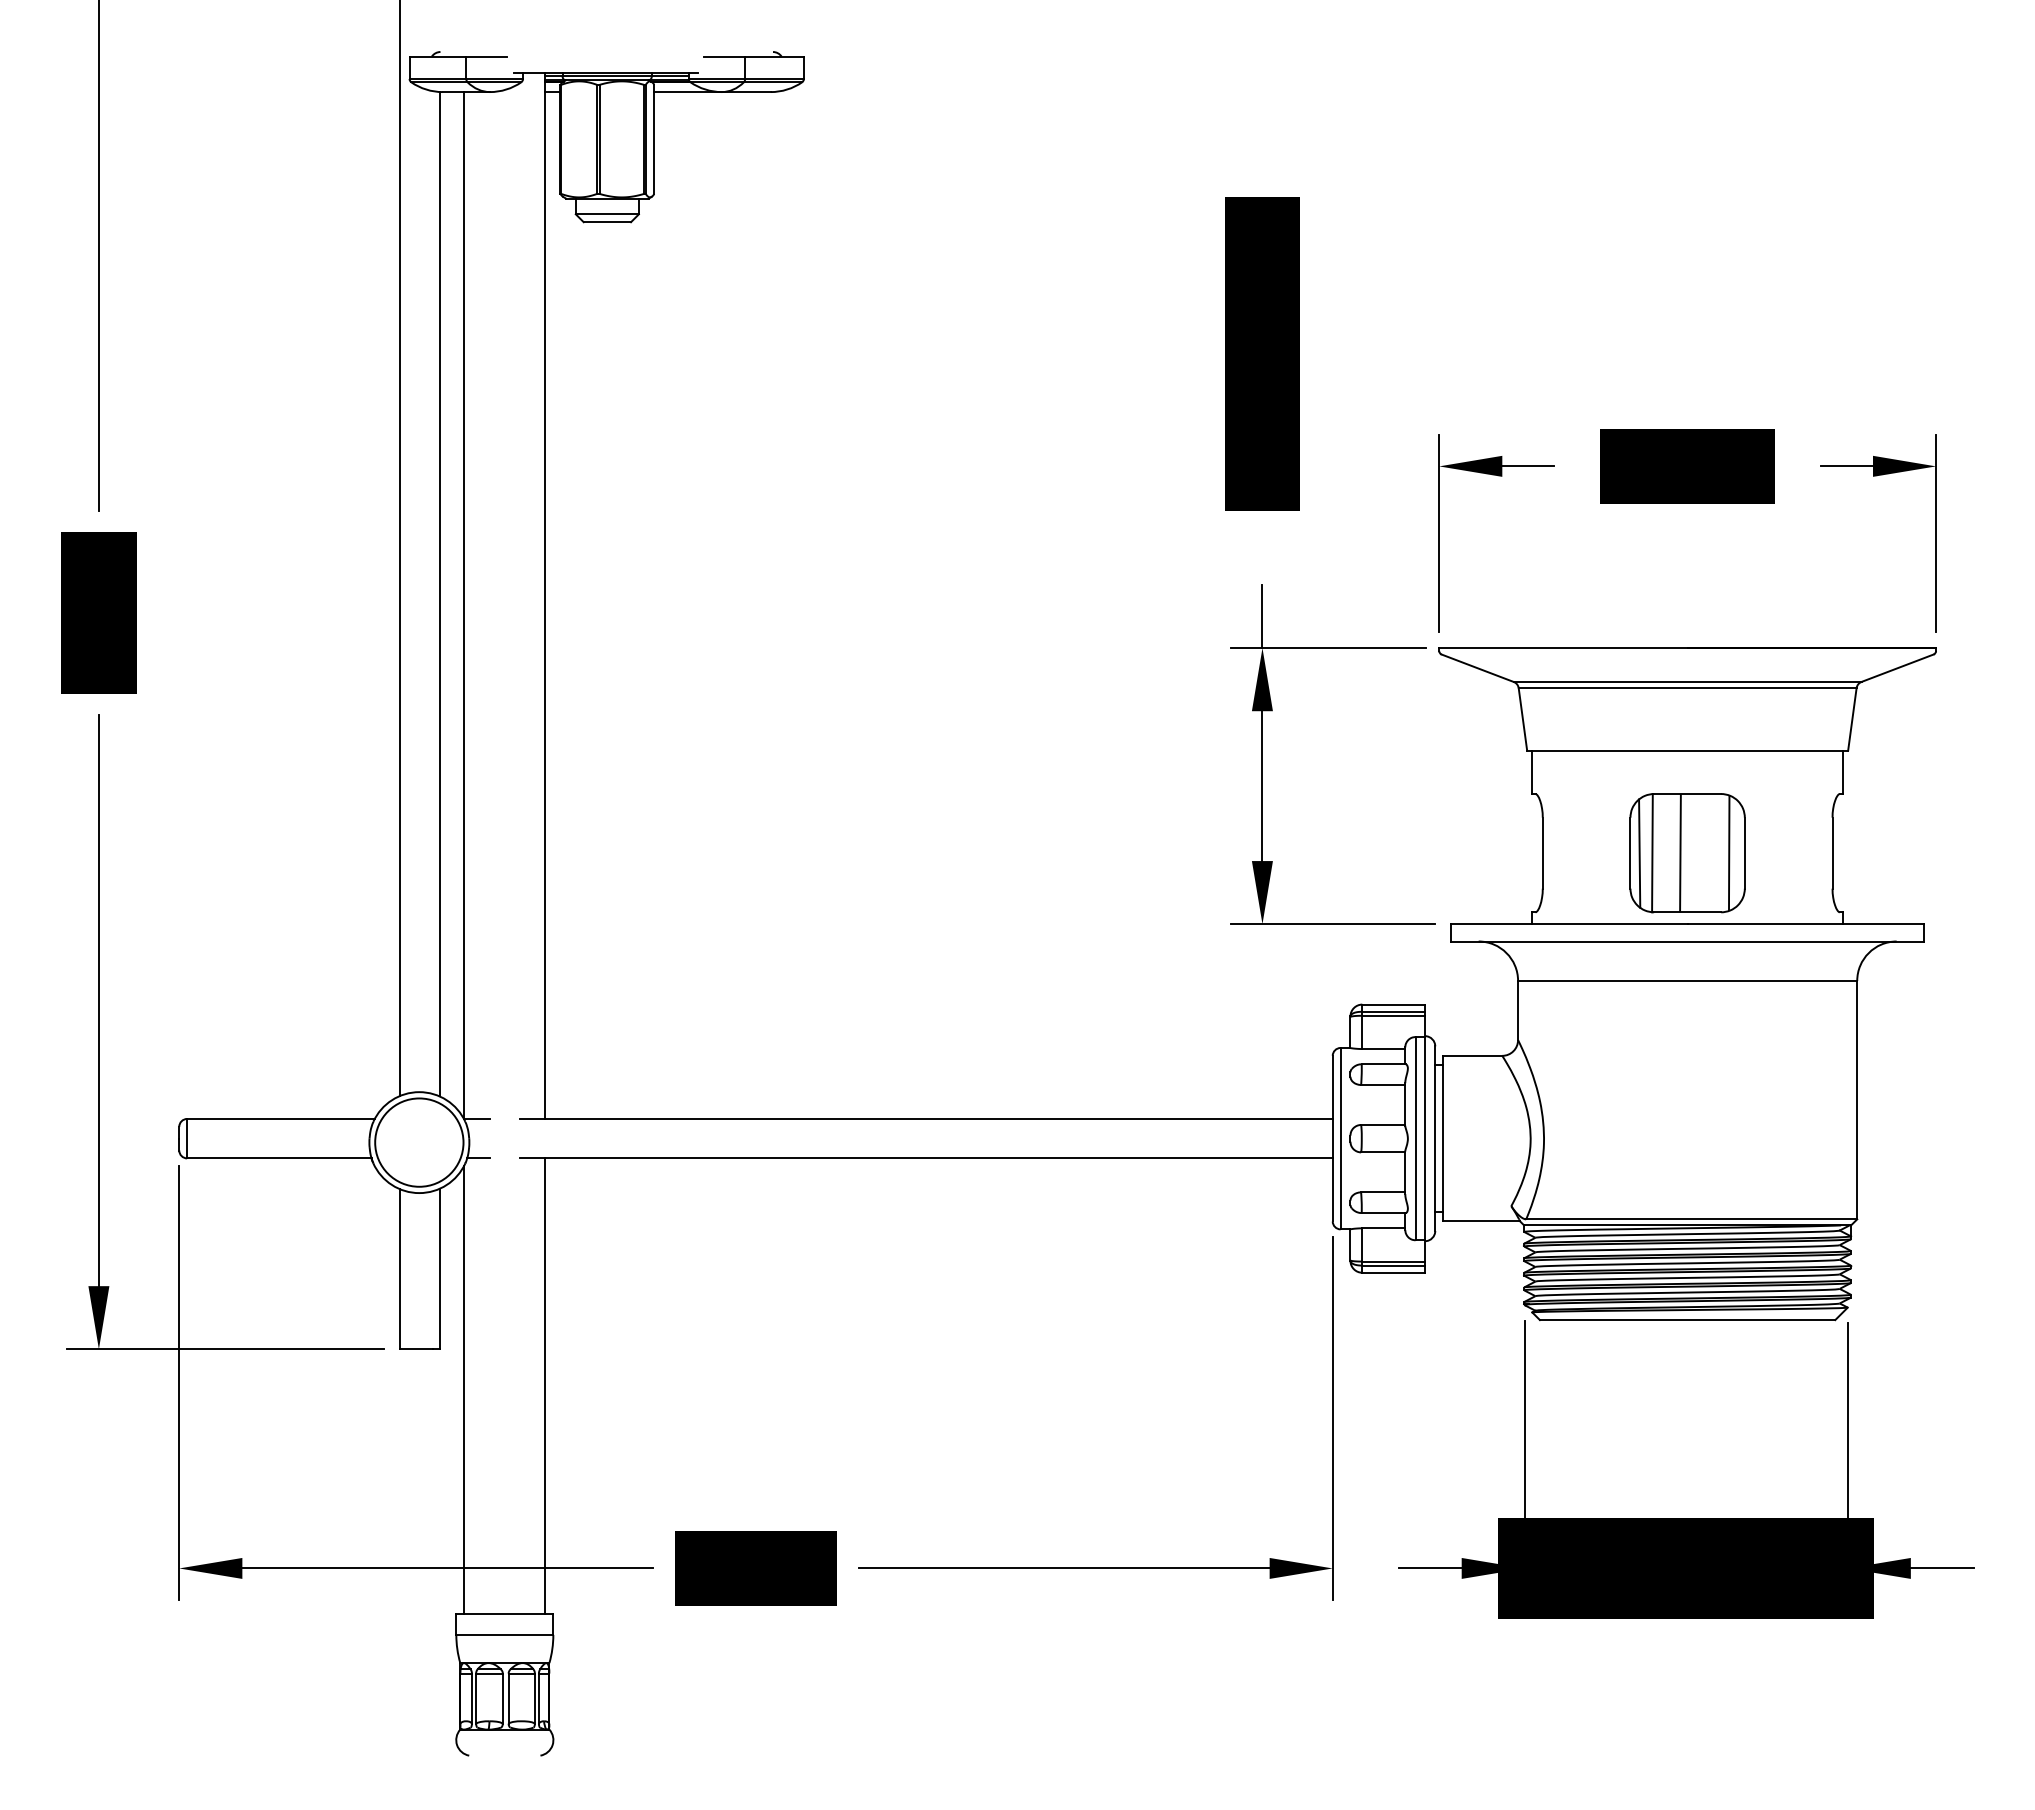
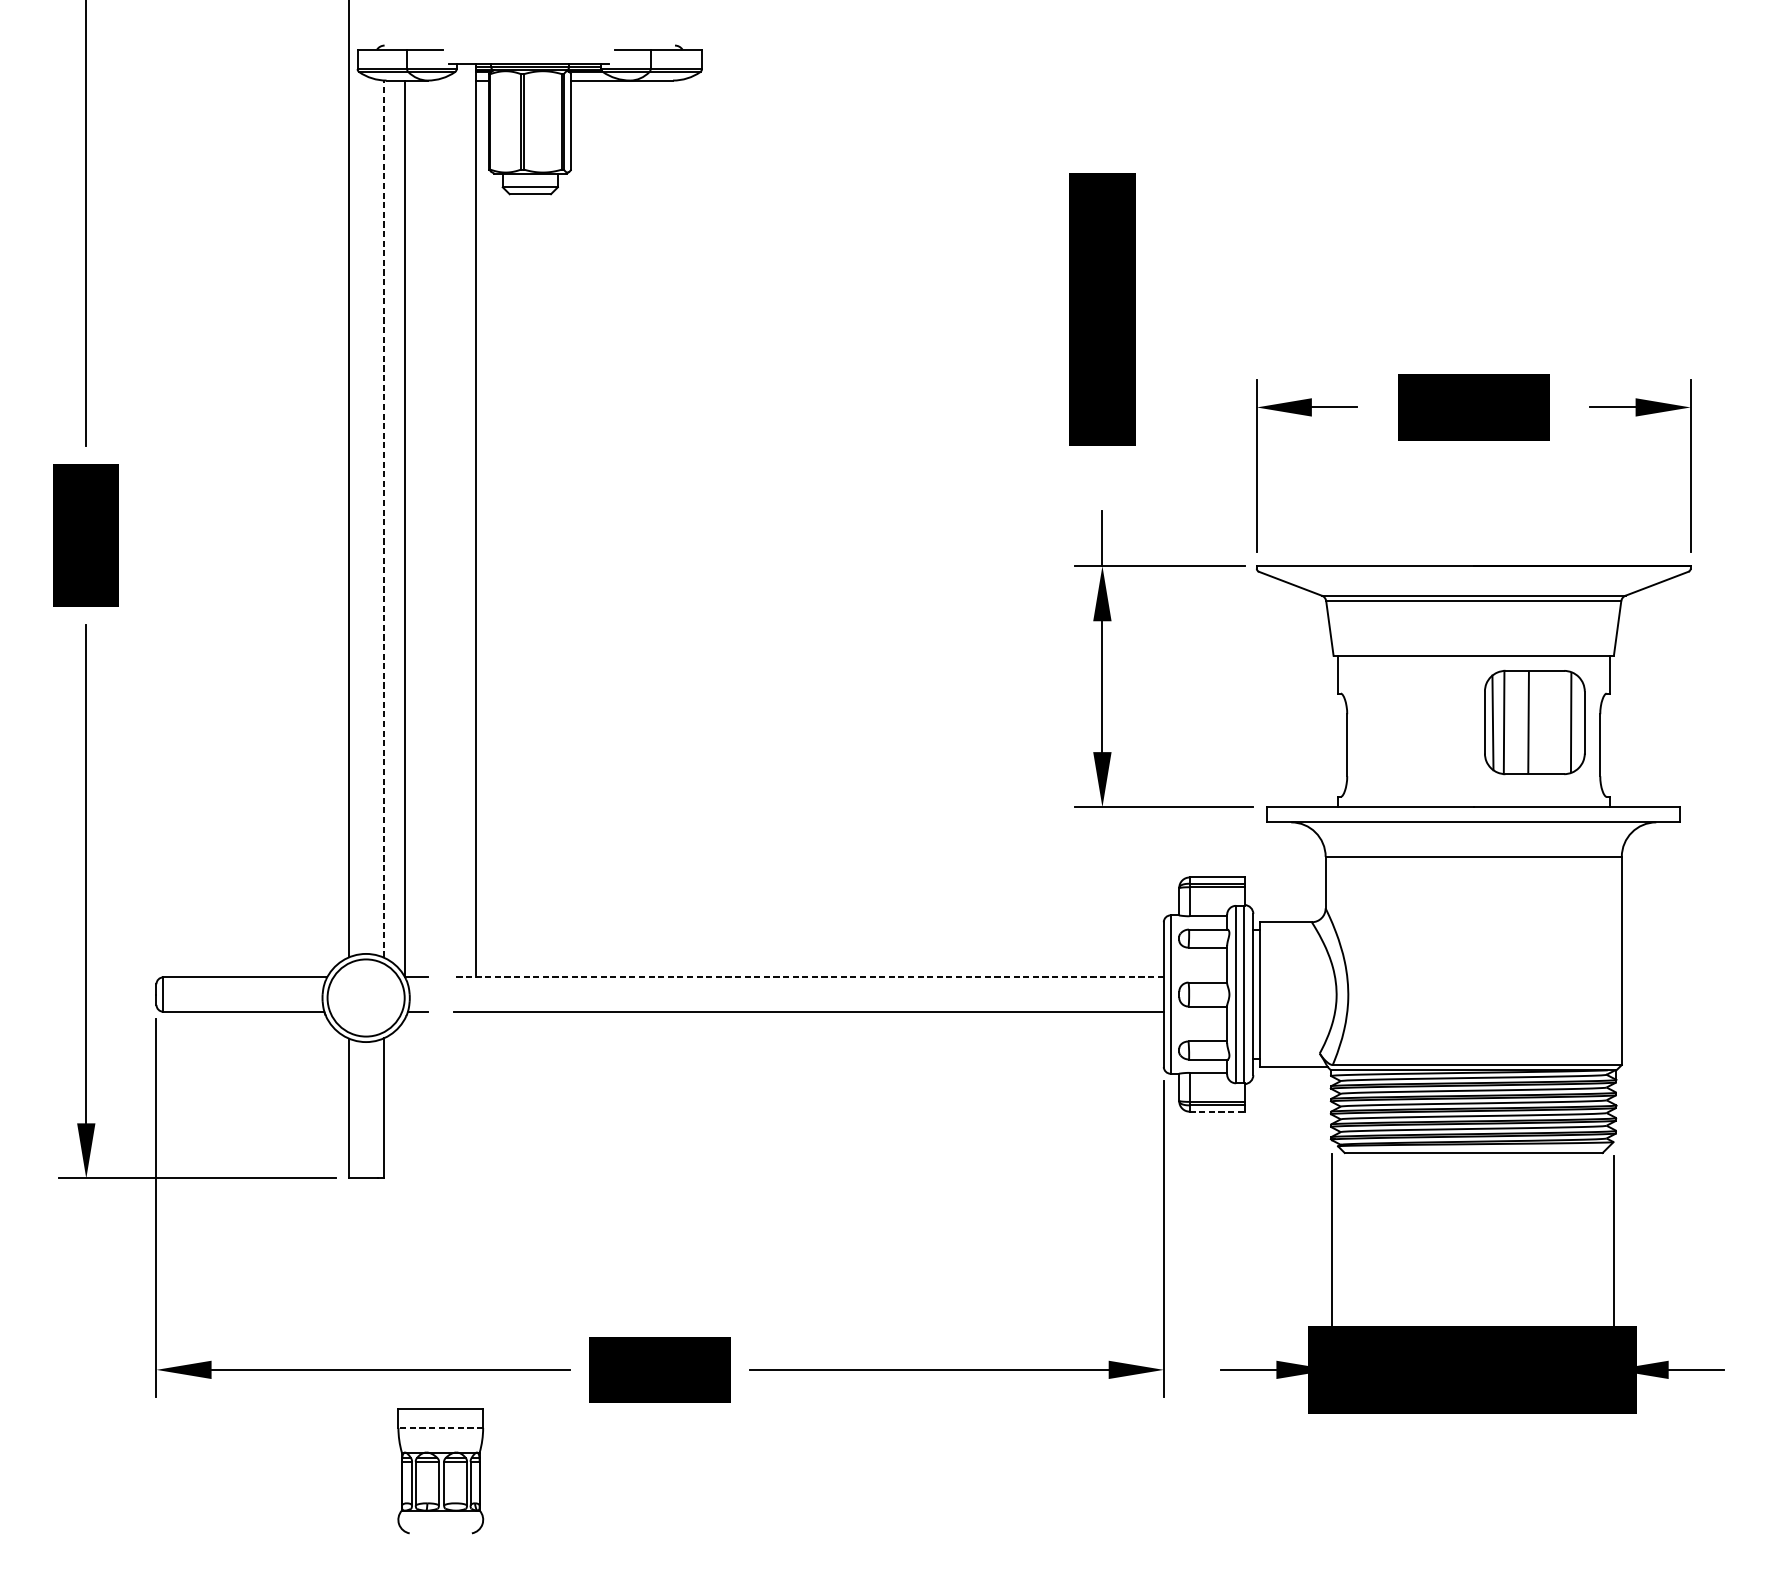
line: (439, 593) -> (383, 518), solid -> dashed
part: (1687, 853) -> (1534, 722), moved
line: (925, 1118) -> (808, 976), solid -> dashed
line: (1393, 1272) -> (1216, 1111), solid -> dashed
line: (545, 1385) -> (476, 1210), removed
line: (464, 1389) -> (405, 1213), removed
line: (504, 1634) -> (440, 1427), solid -> dashed

